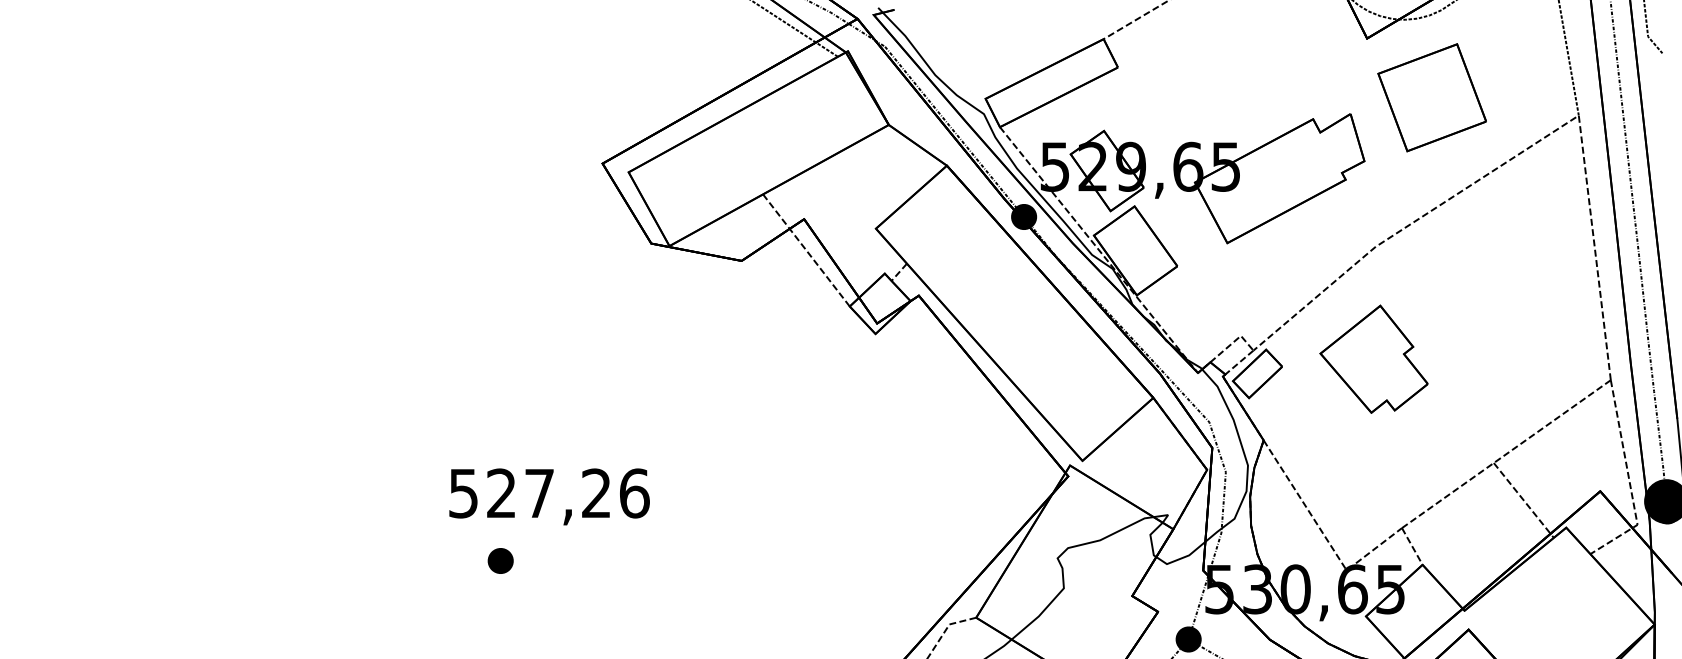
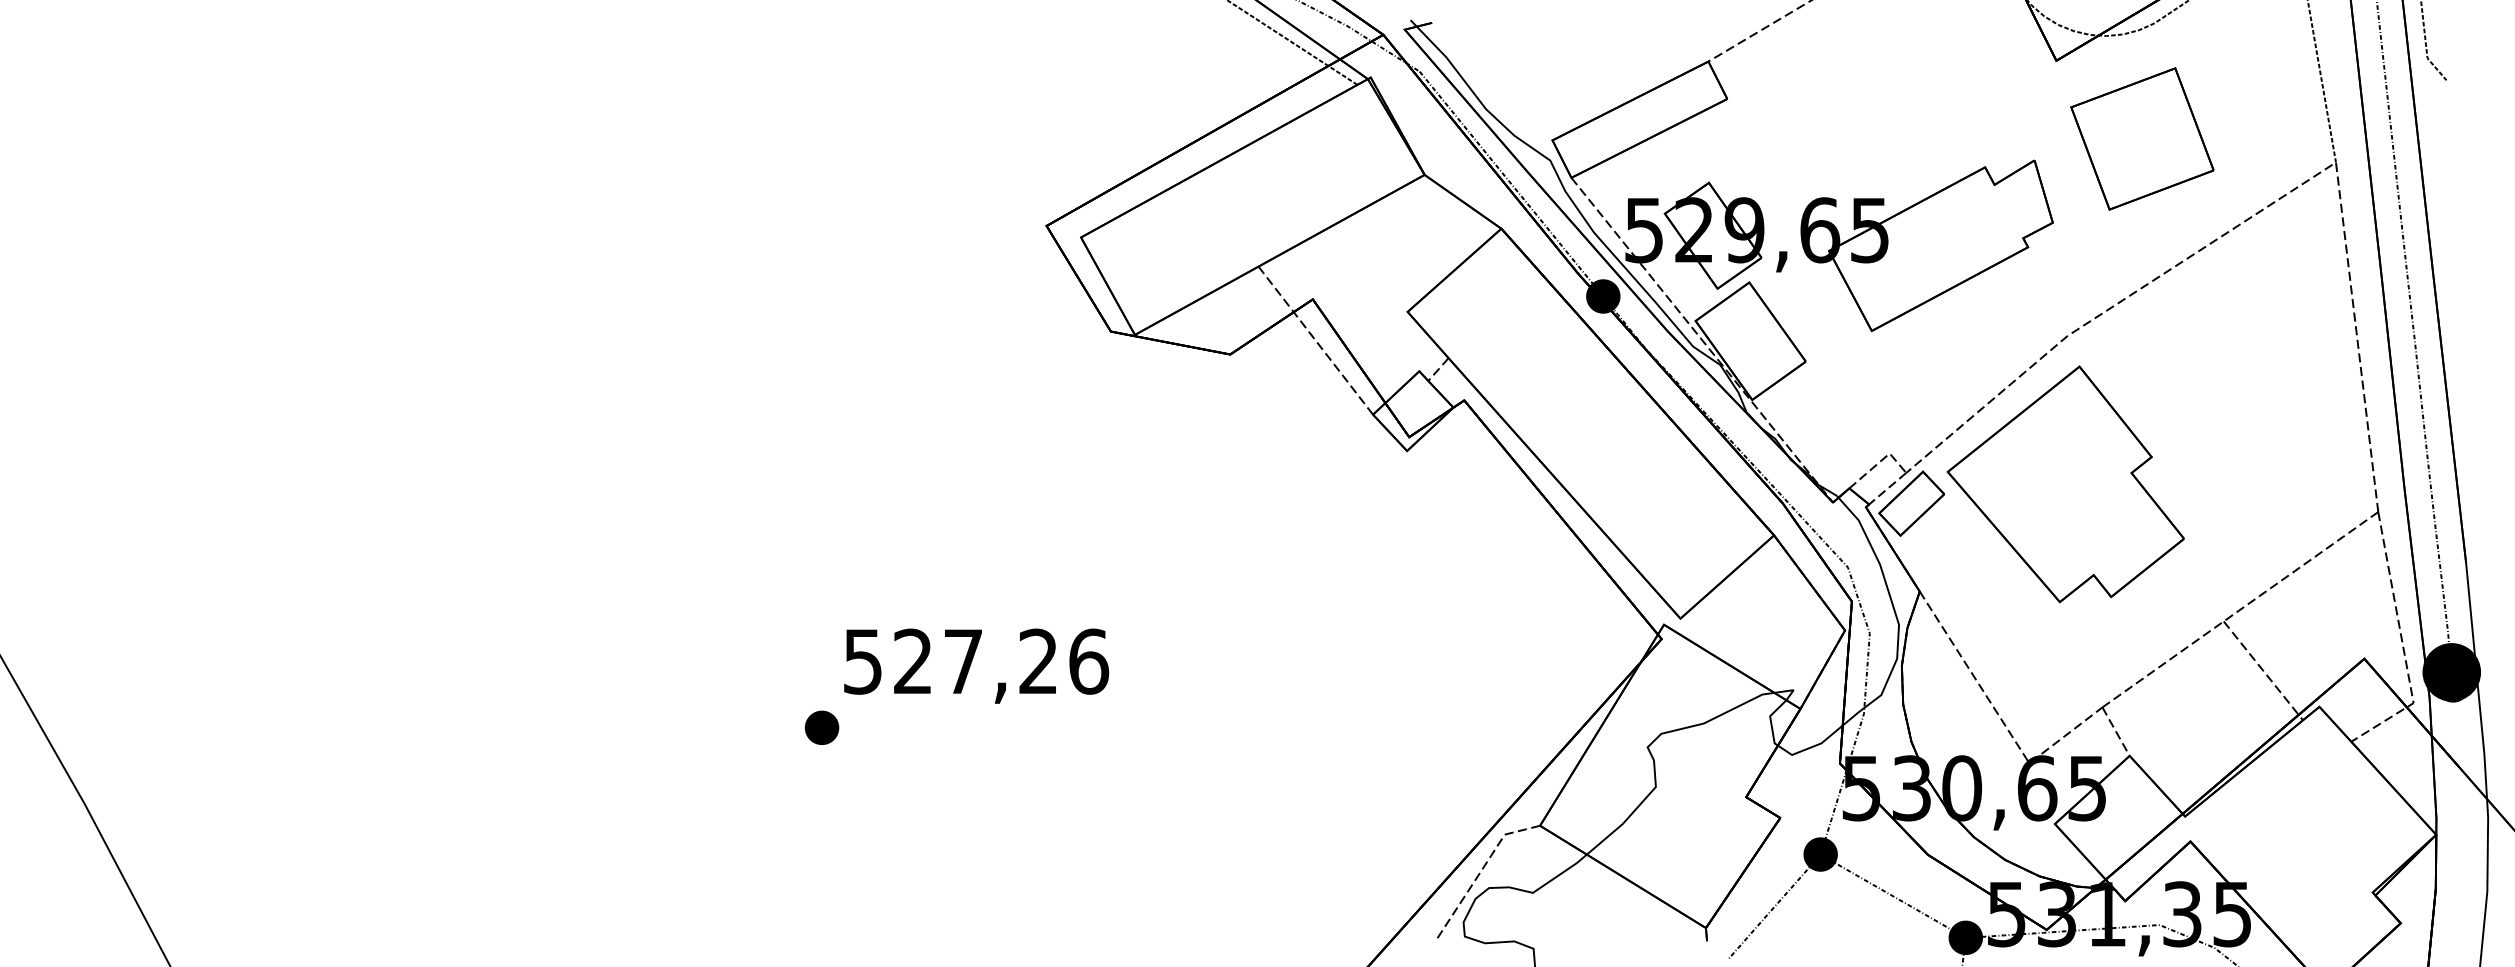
part: (1374, 359) -> (2065, 484), size x1.67
part: (500, 560) -> (821, 727), moved

